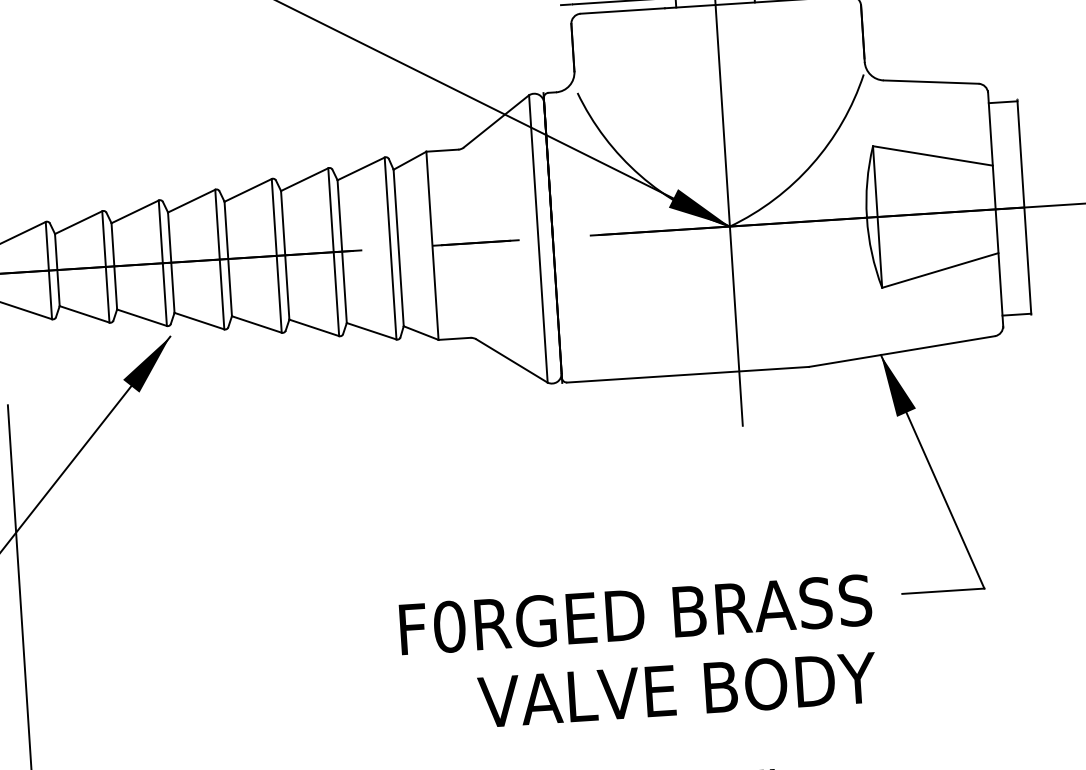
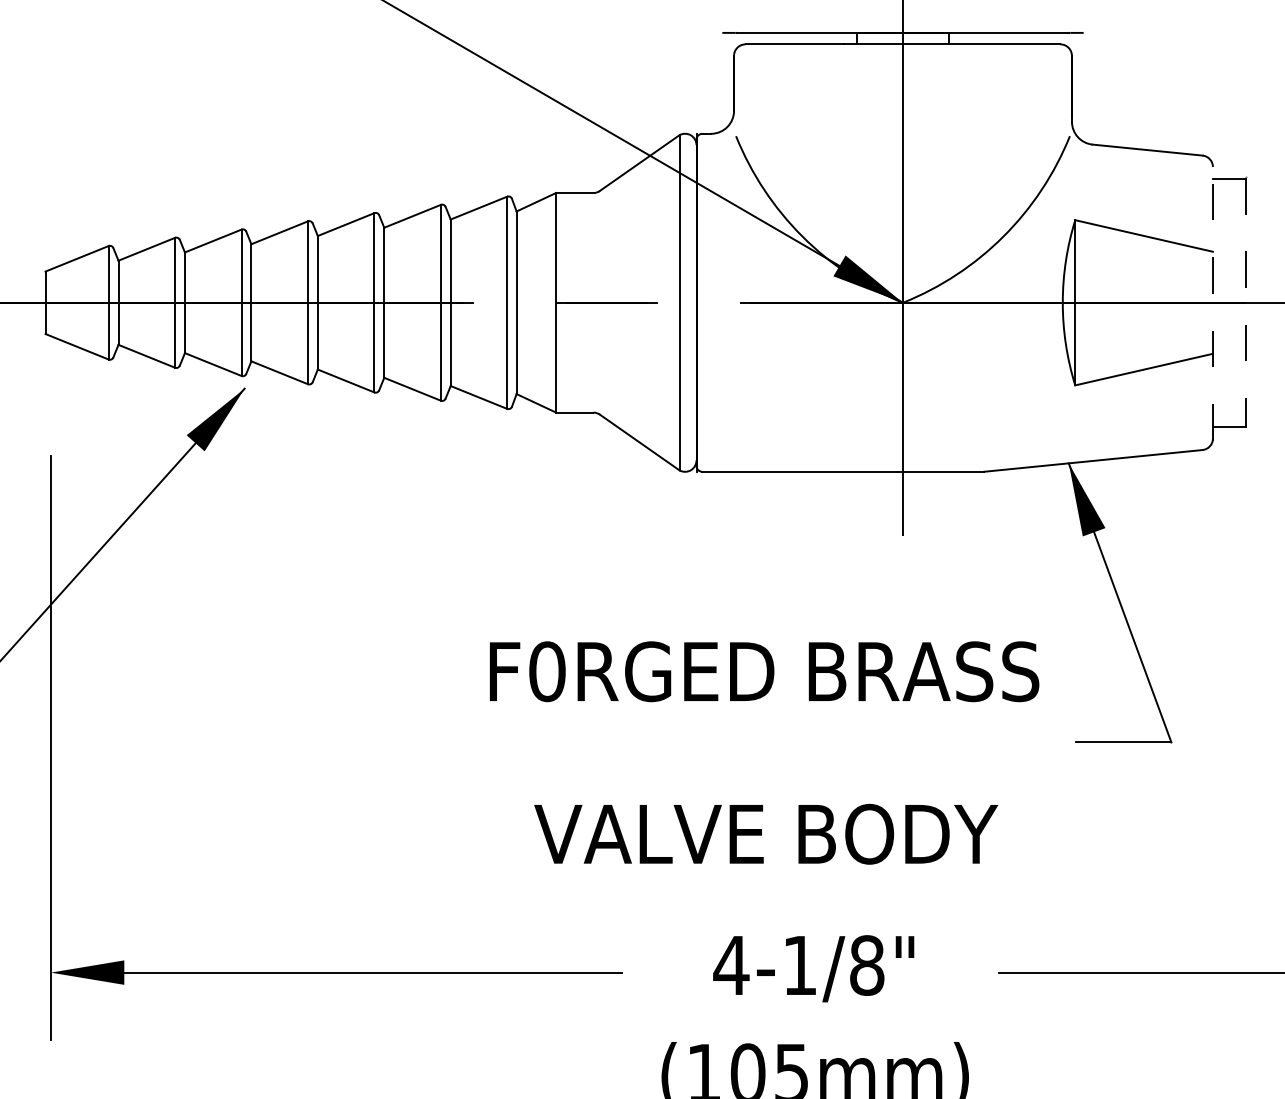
line: (1024, 207) -> (1246, 302), solid -> dashed
line: (995, 209) -> (1212, 302), solid -> dashed
text: (635, 614) -> (764, 671), moved
text: (677, 689) -> (766, 833), moved

